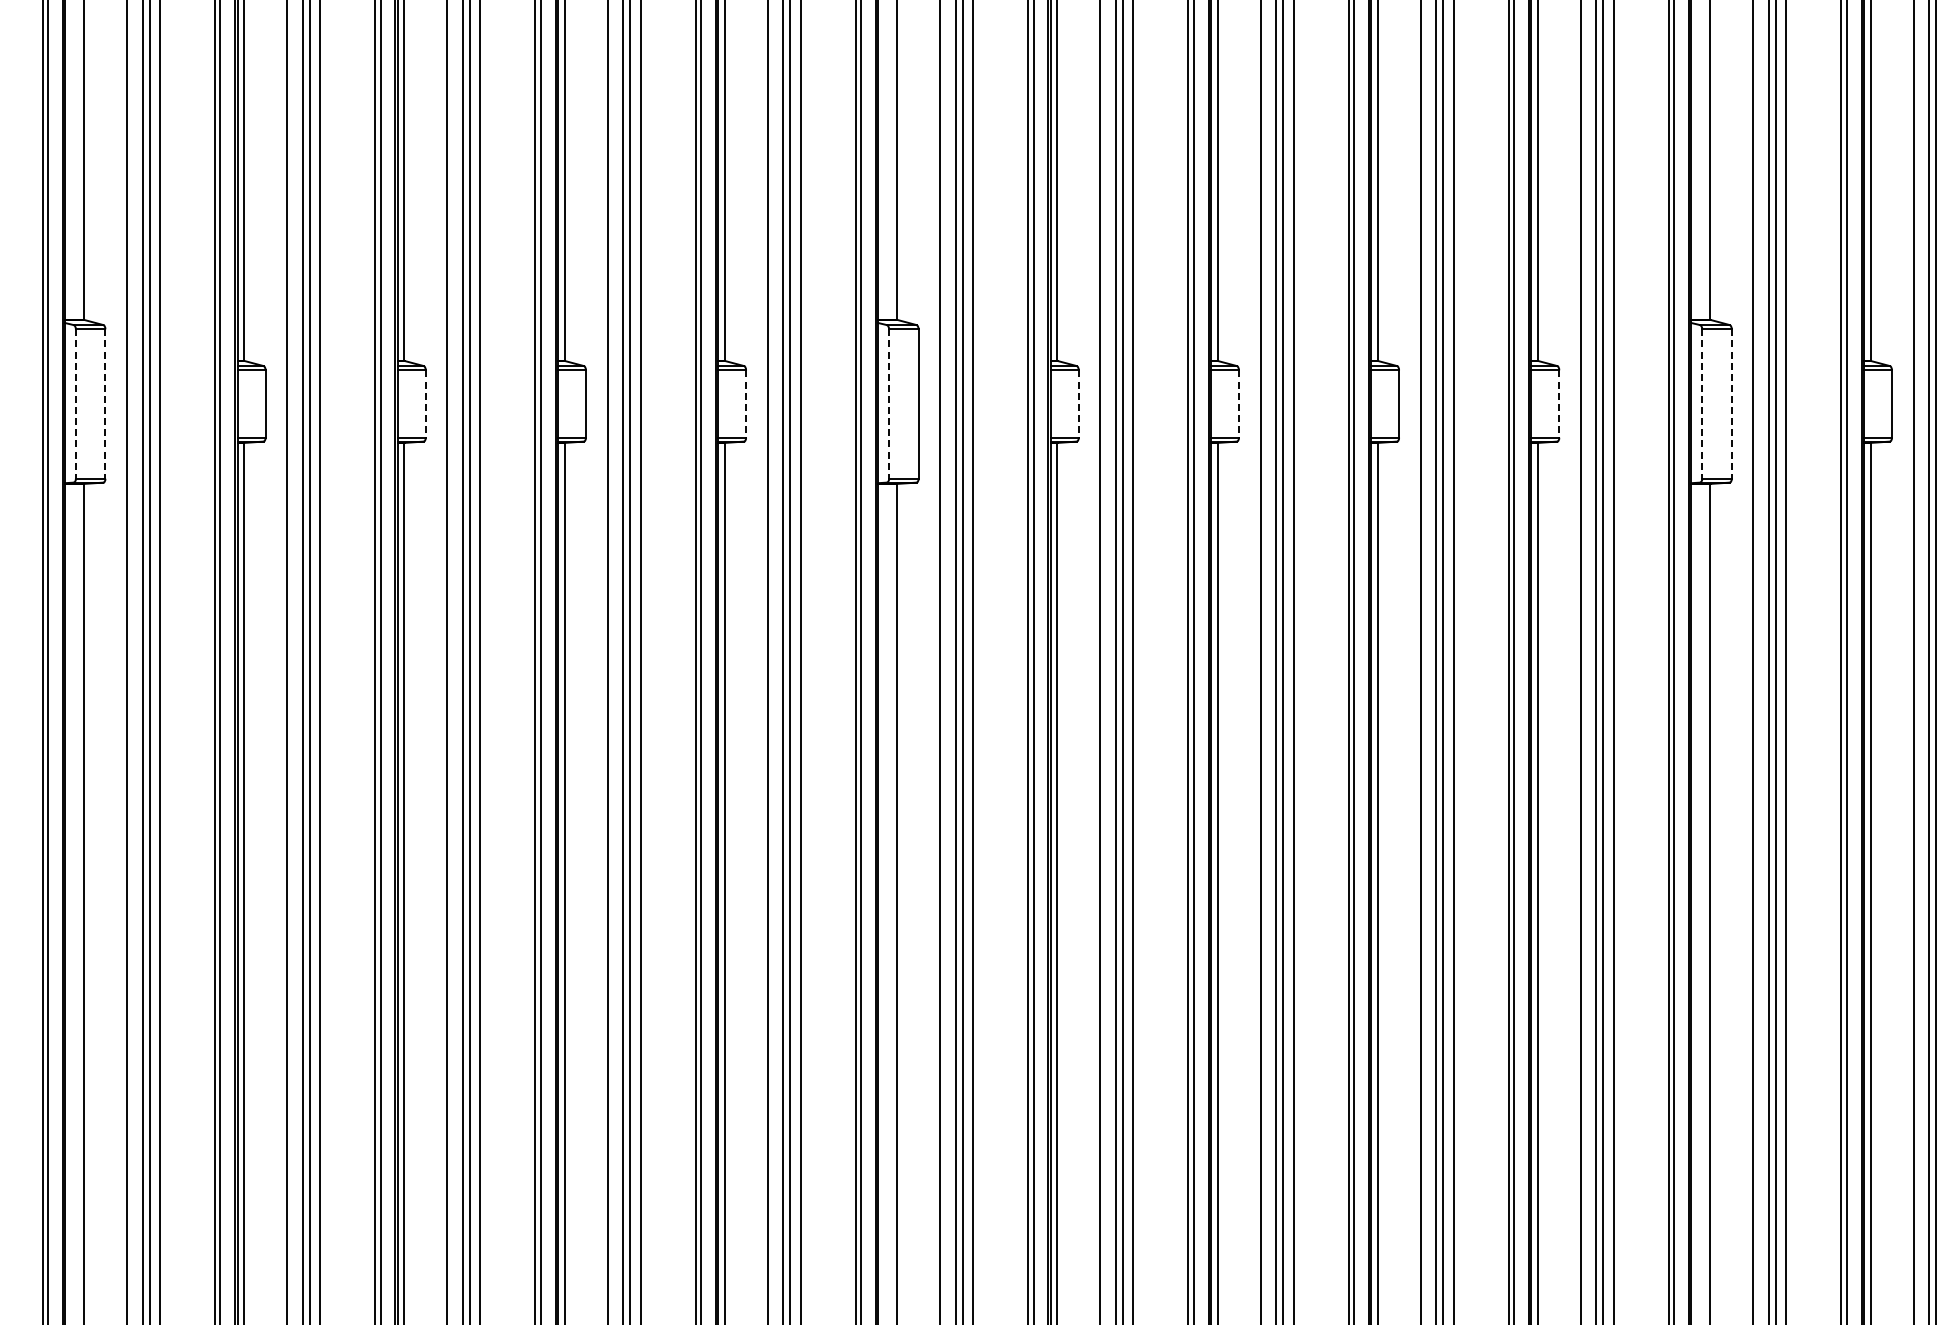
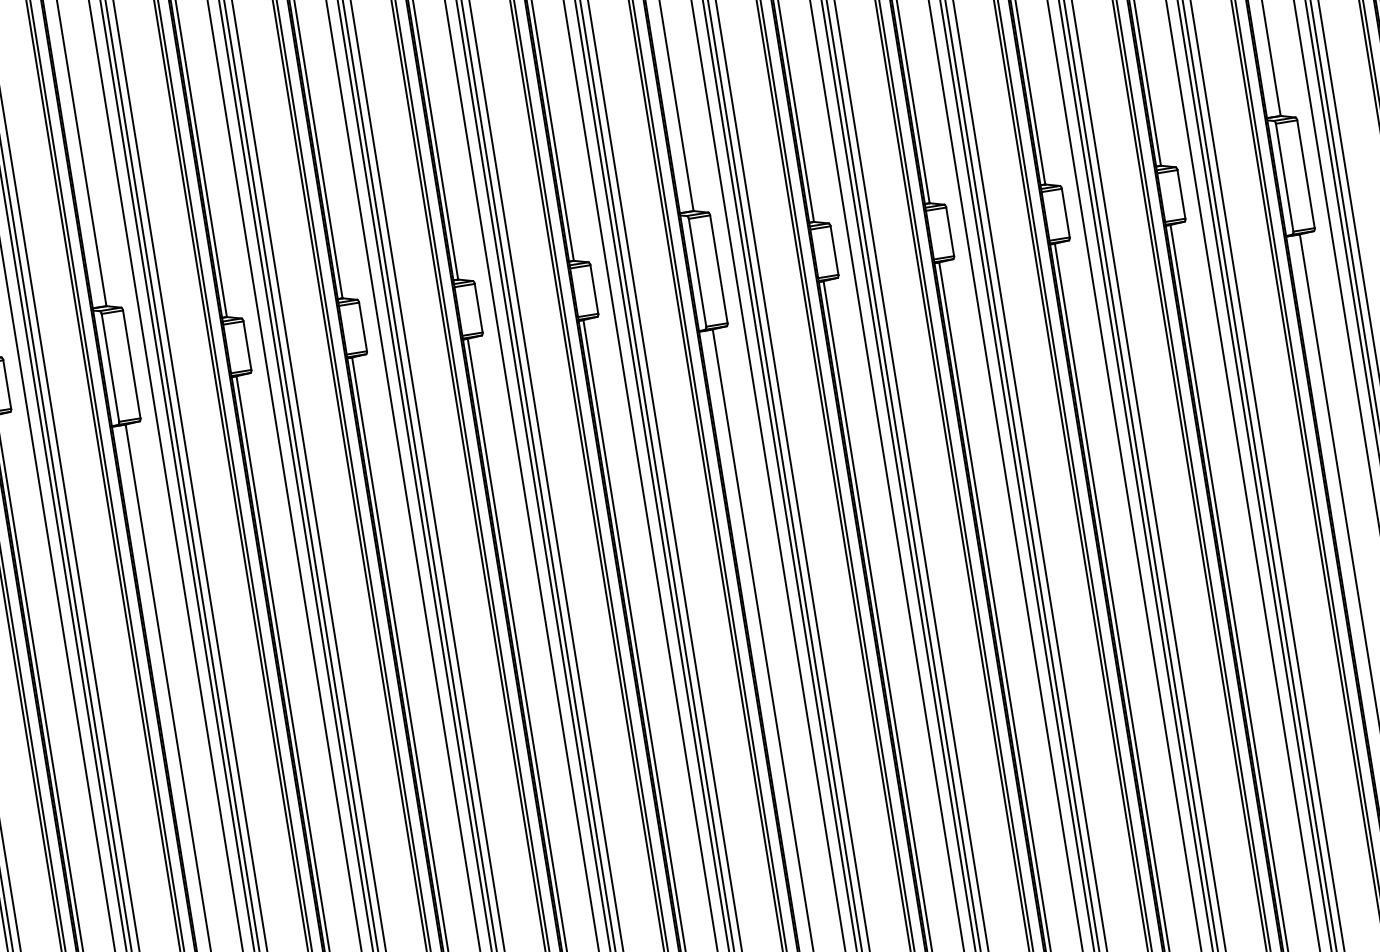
line: (75, 404) -> (110, 368), dashed -> solid
line: (105, 404) -> (131, 364), dashed -> solid
line: (425, 404) -> (362, 327), dashed -> solid
line: (746, 404) -> (594, 289), dashed -> solid
line: (889, 404) -> (697, 273), dashed -> solid
line: (1078, 404) -> (834, 250), dashed -> solid
line: (1238, 404) -> (949, 232), dashed -> solid
line: (1559, 404) -> (1181, 194), dashed -> solid
line: (1702, 404) -> (1284, 177), dashed -> solid
line: (1731, 404) -> (1305, 174), dashed -> solid

